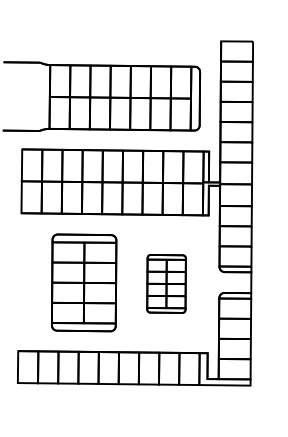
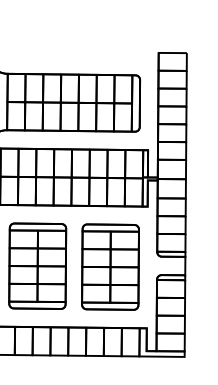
part: (166, 283) -> (110, 266), size x1.67

